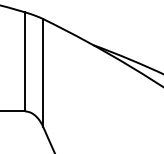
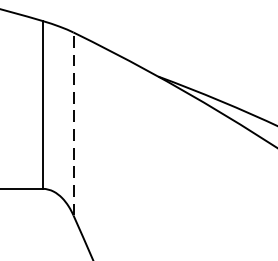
line: (43, 72) -> (73, 122), solid -> dashed

